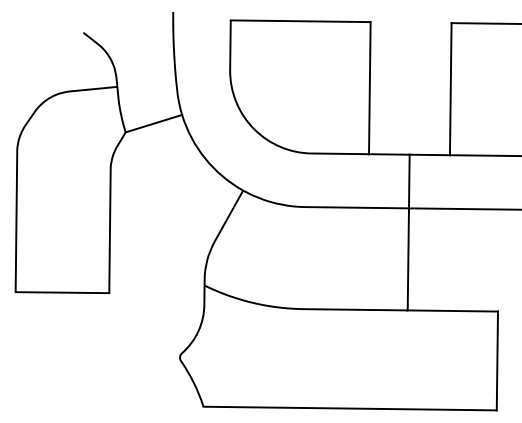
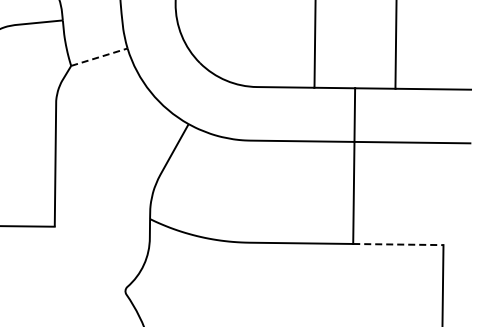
line: (153, 123) -> (98, 57), solid -> dashed
line: (453, 310) -> (398, 244), solid -> dashed

